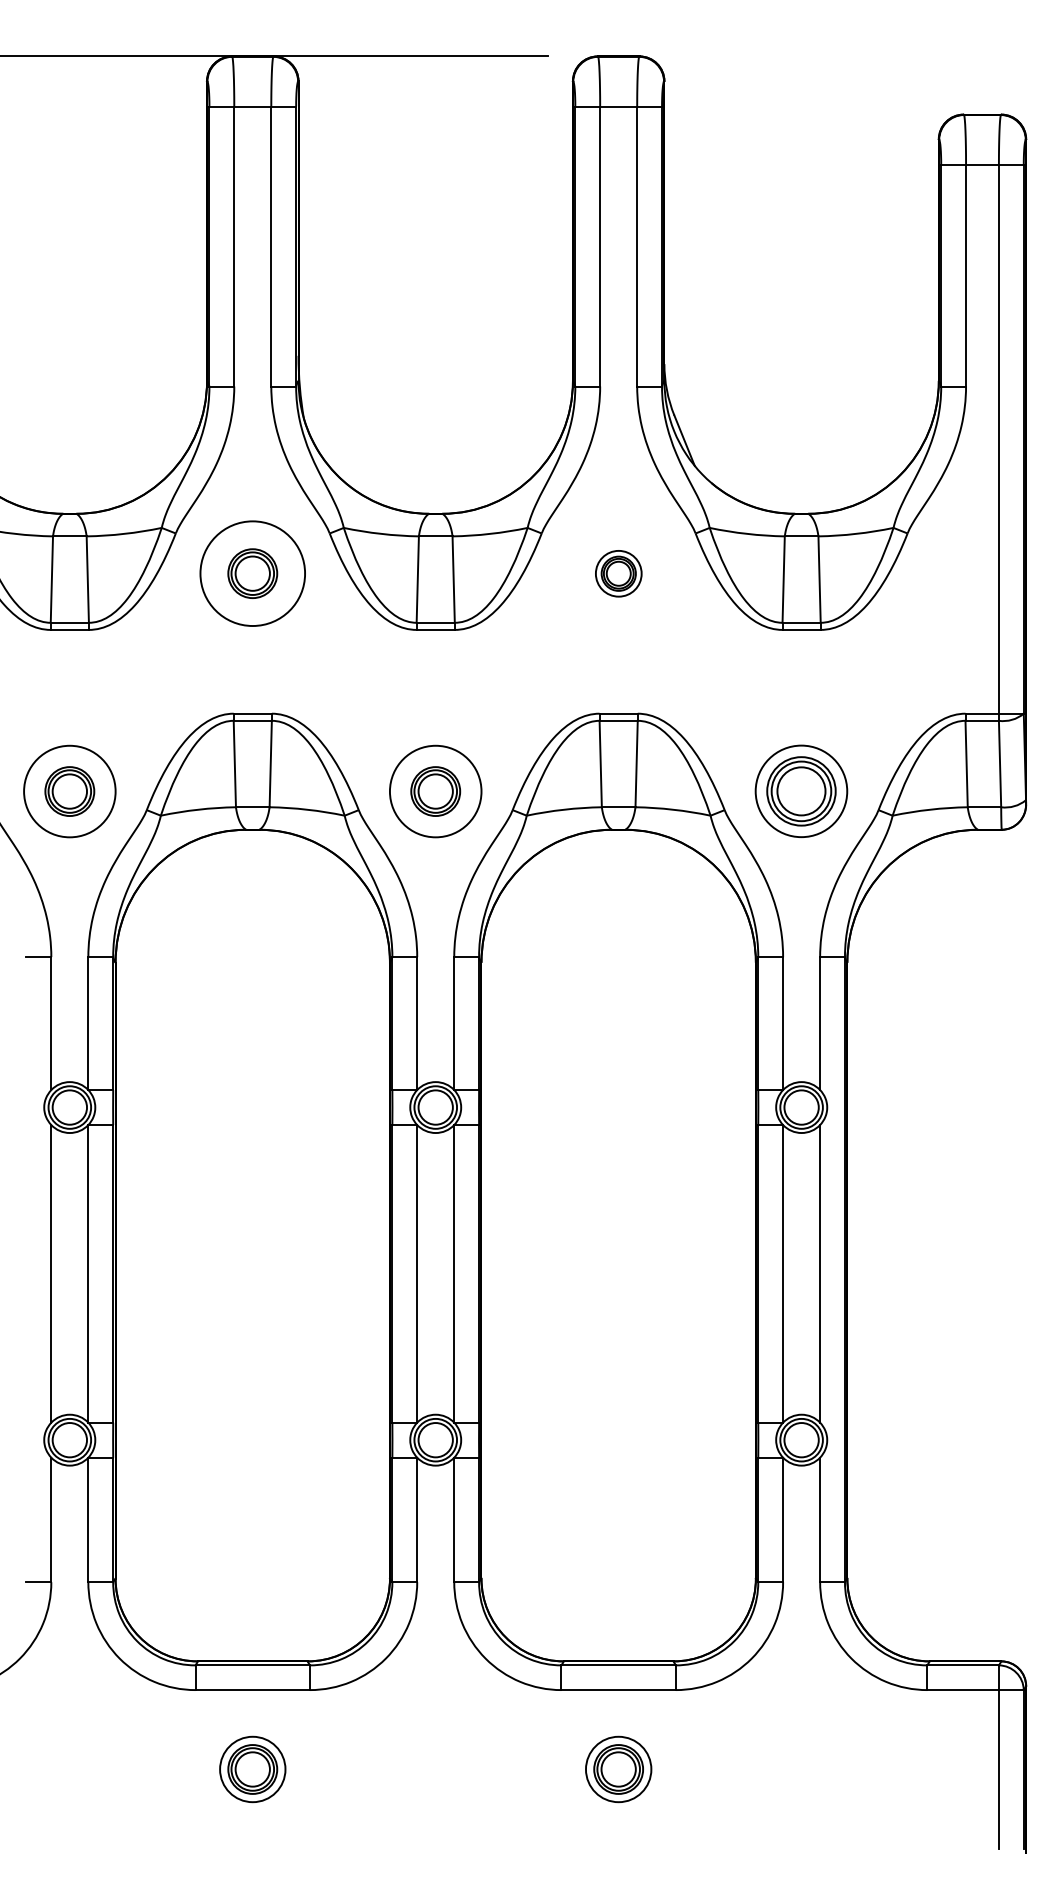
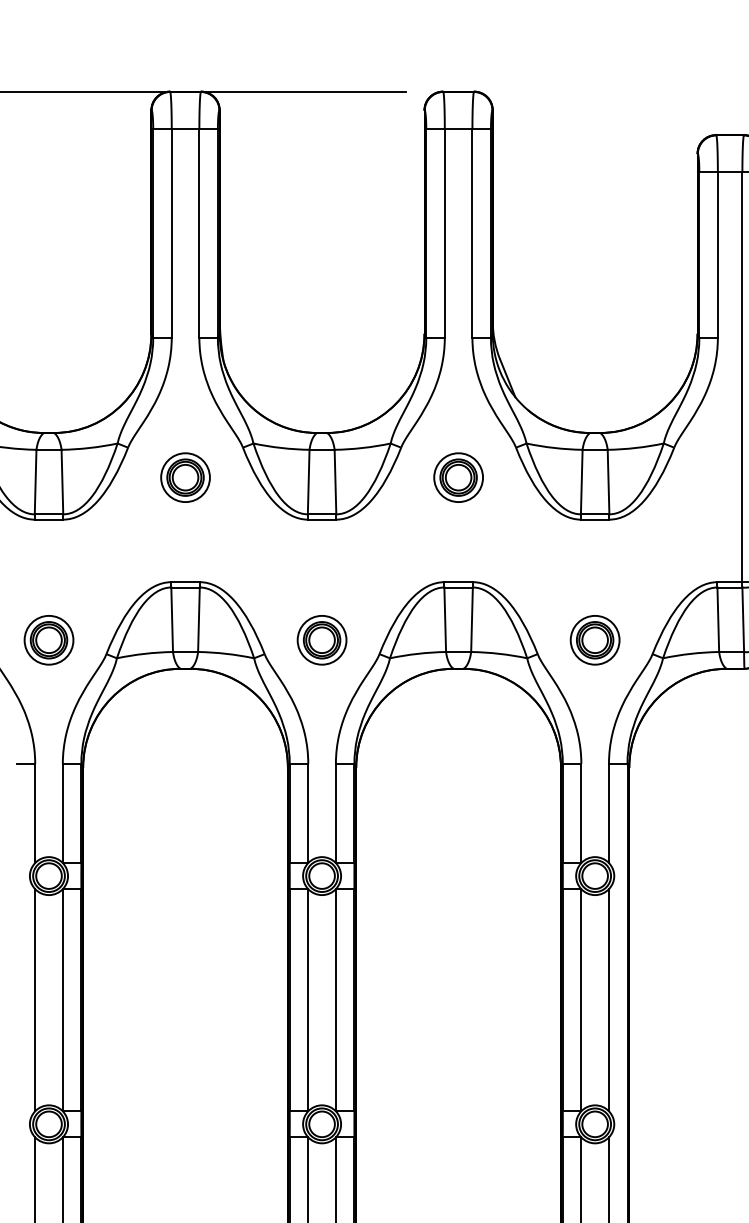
circle: (252, 573) -> (185, 477), size x0.62
part: (618, 573) -> (458, 477), size x1.43
circle: (69, 791) -> (48, 640), size x0.71
circle: (435, 791) -> (321, 640), size x0.71
part: (801, 791) -> (595, 640), size x0.71

